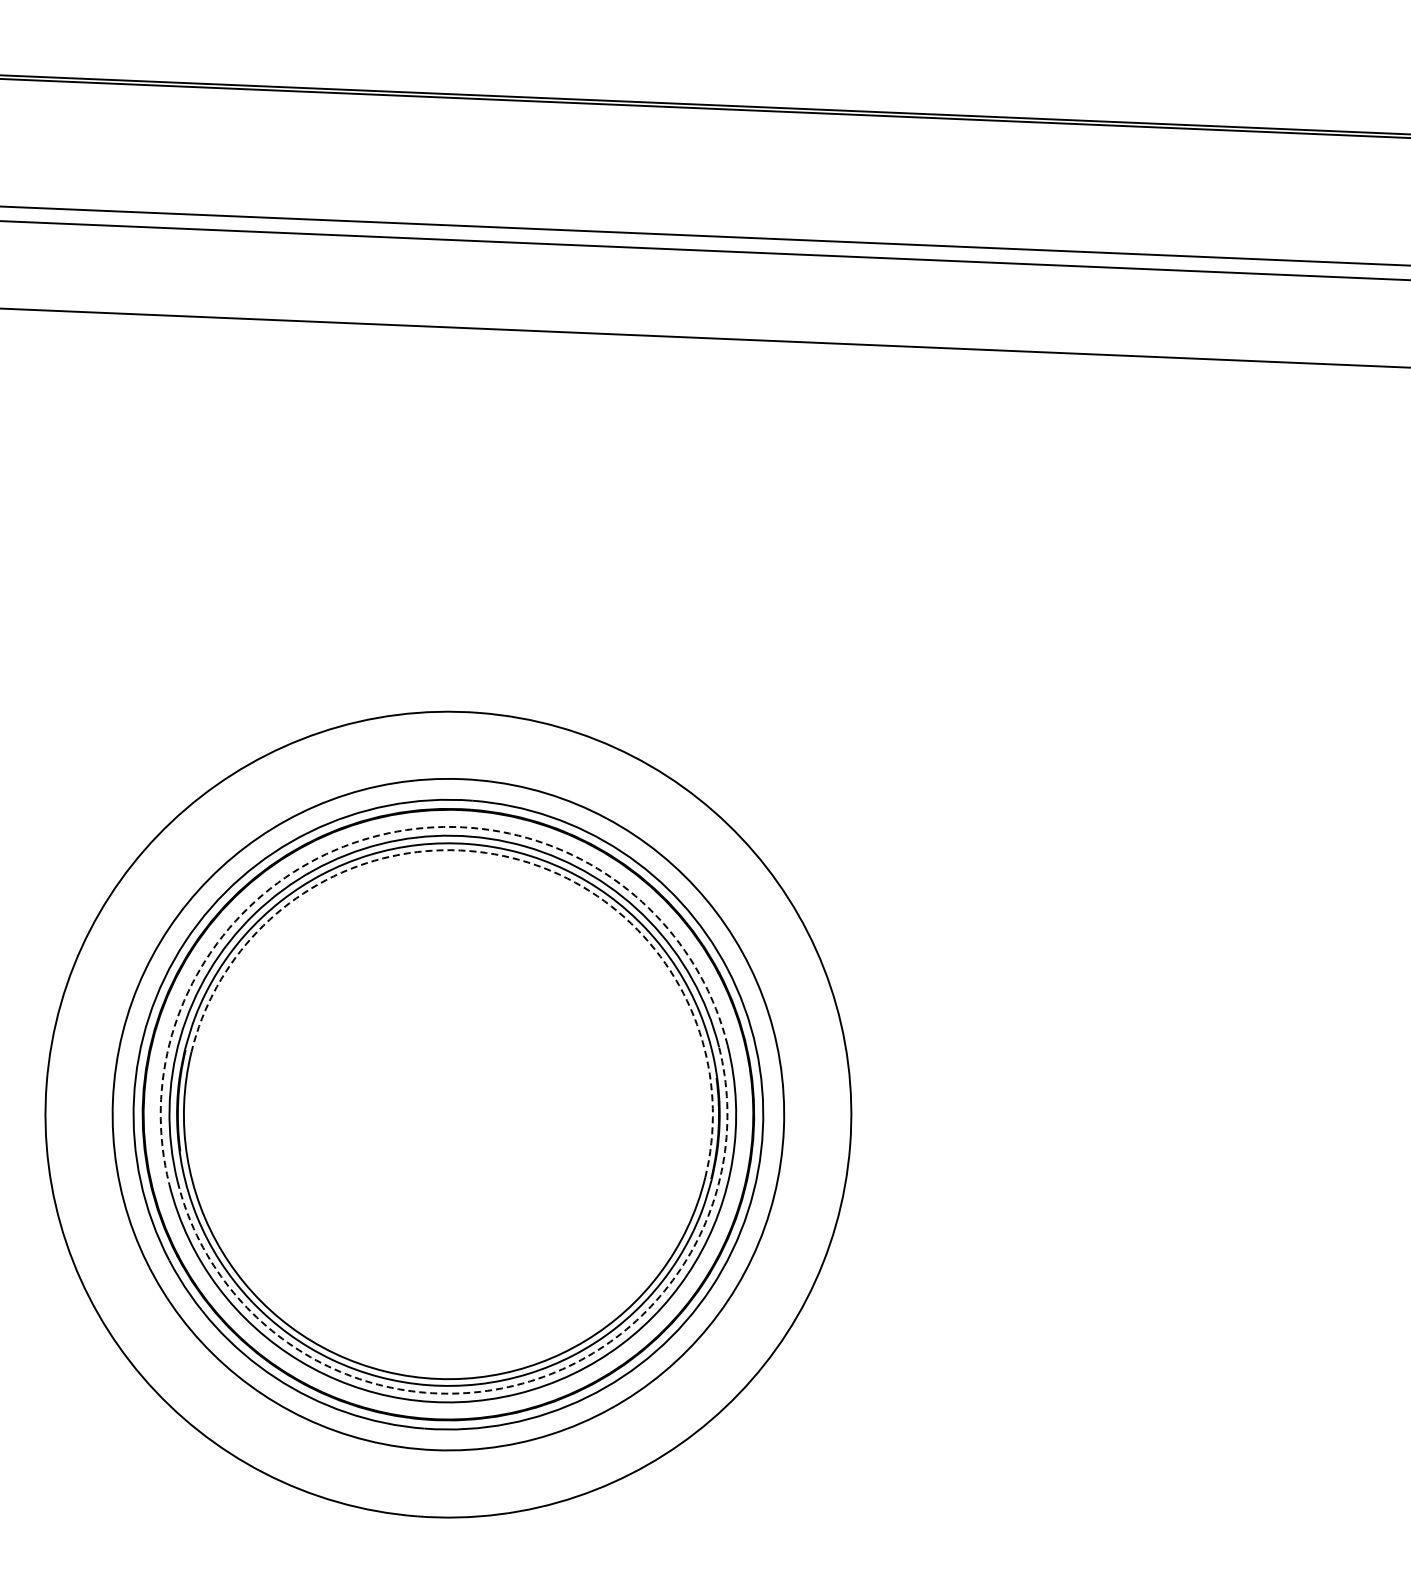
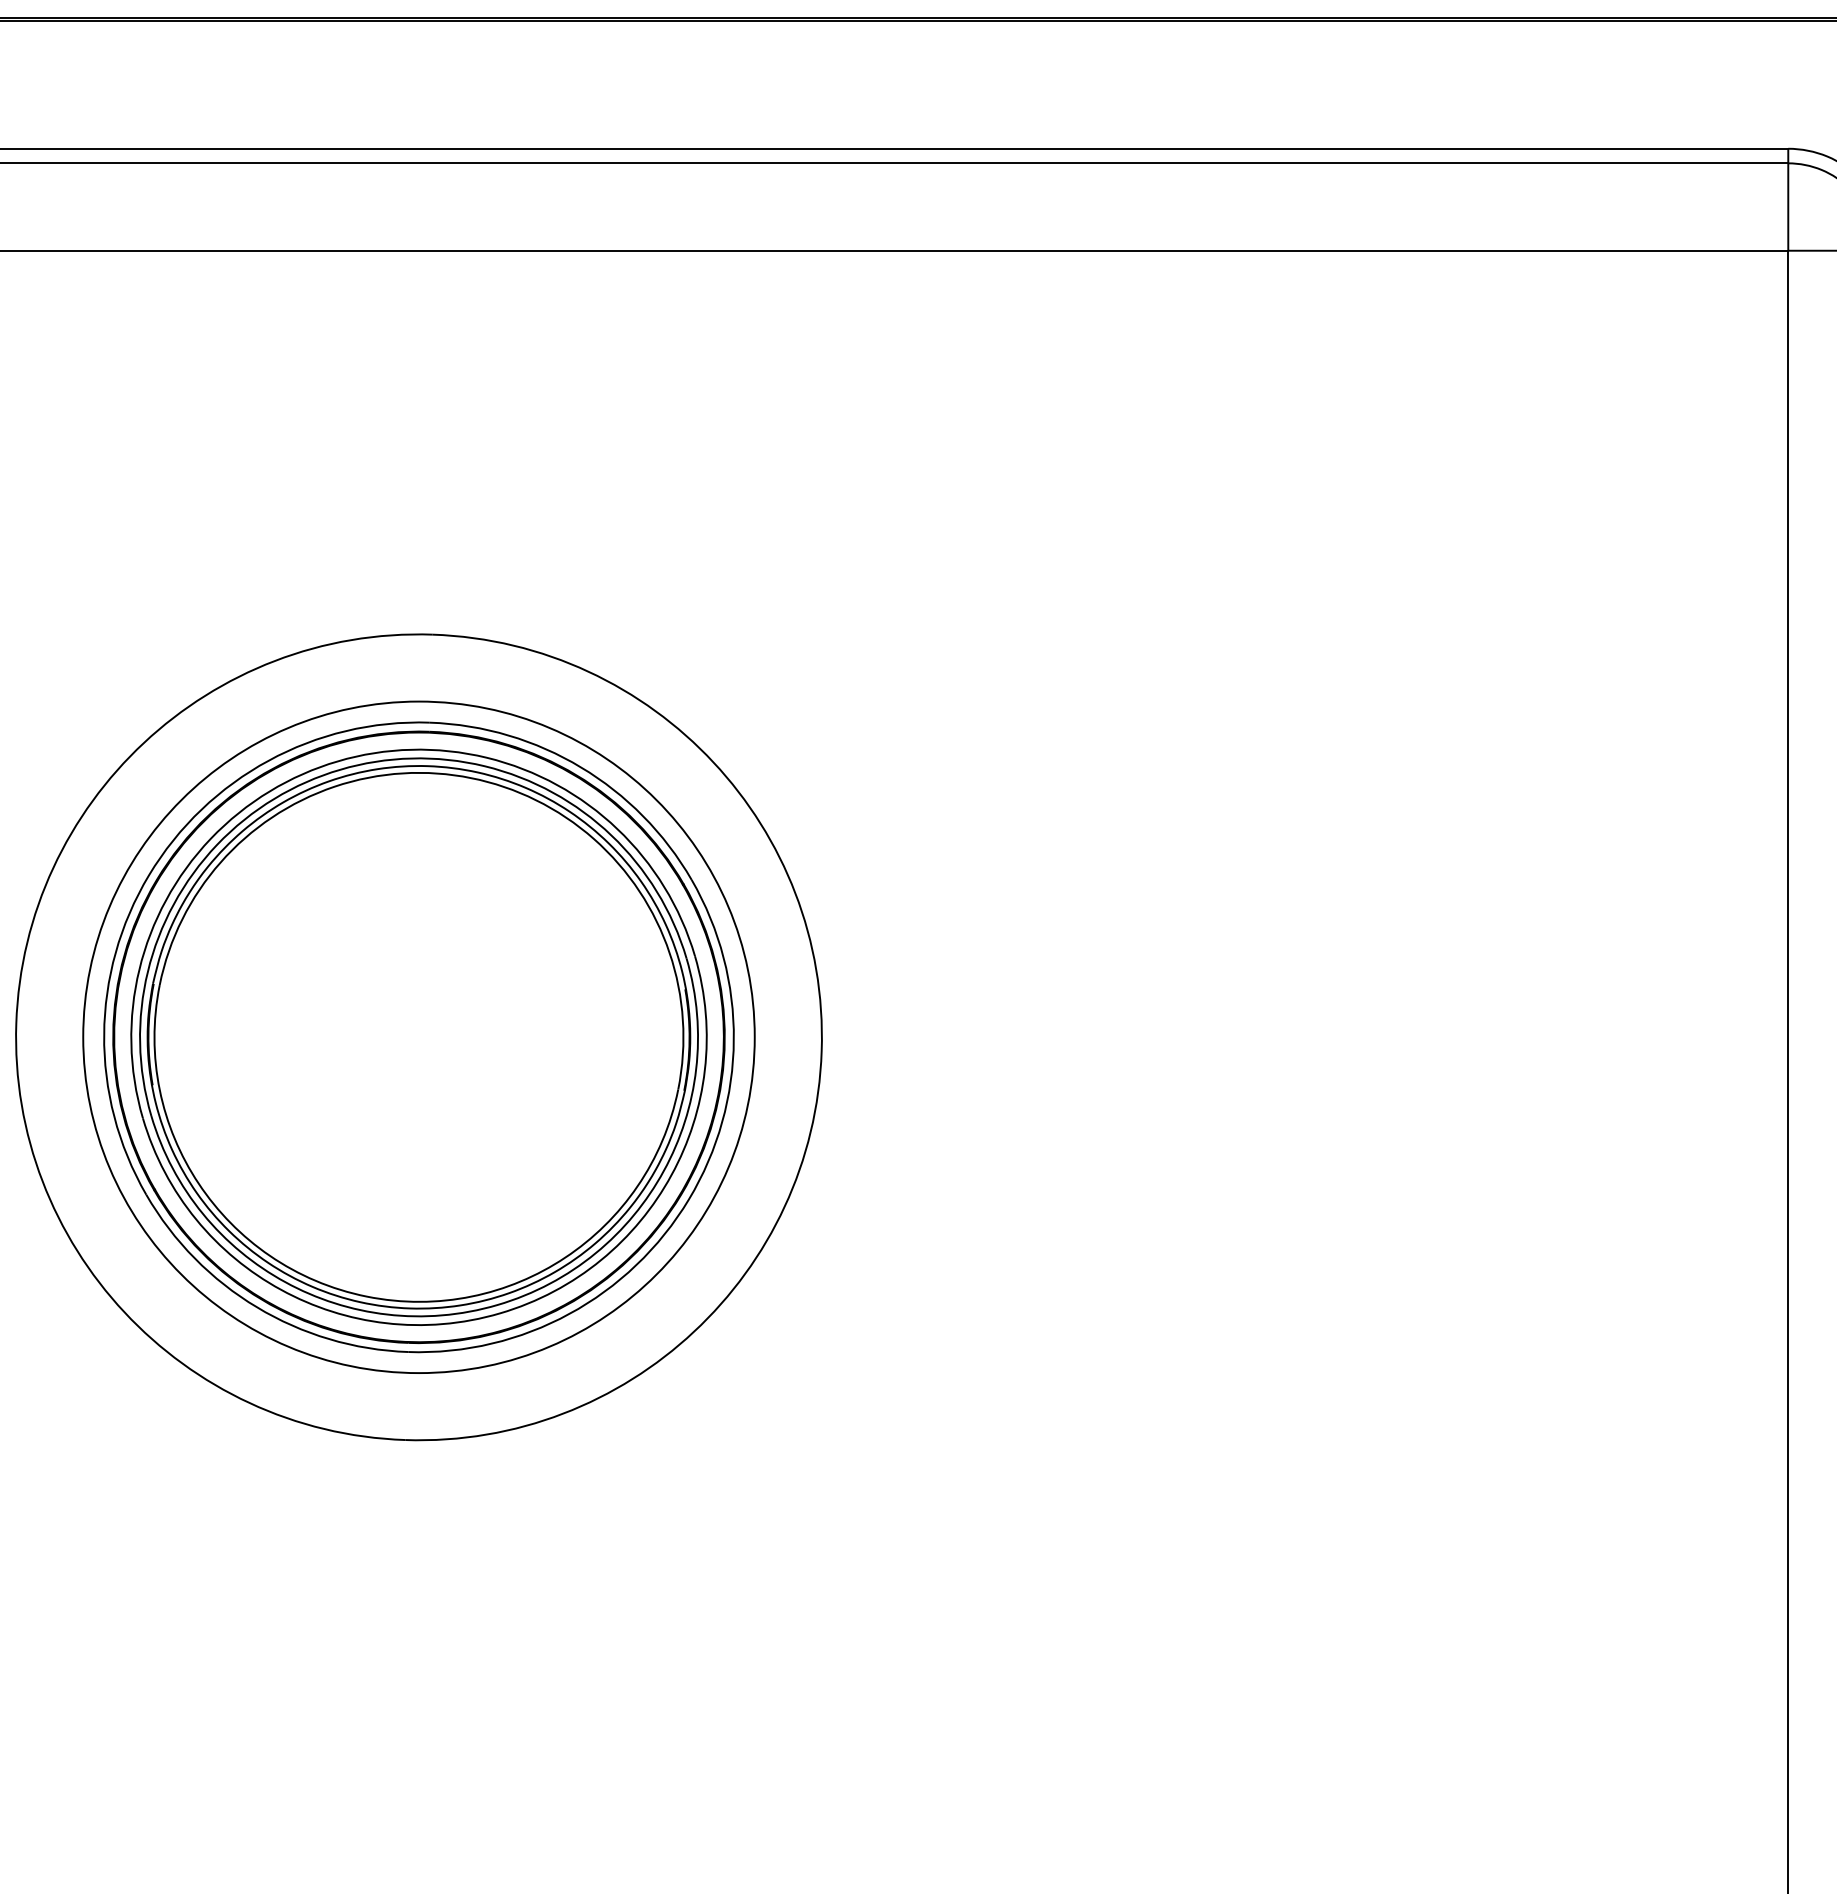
arc: (378, 835) -> (337, 761), dashed -> solid
arc: (511, 858) -> (471, 778), dashed -> solid
arc: (515, 1384) -> (497, 1304), dashed -> solid

